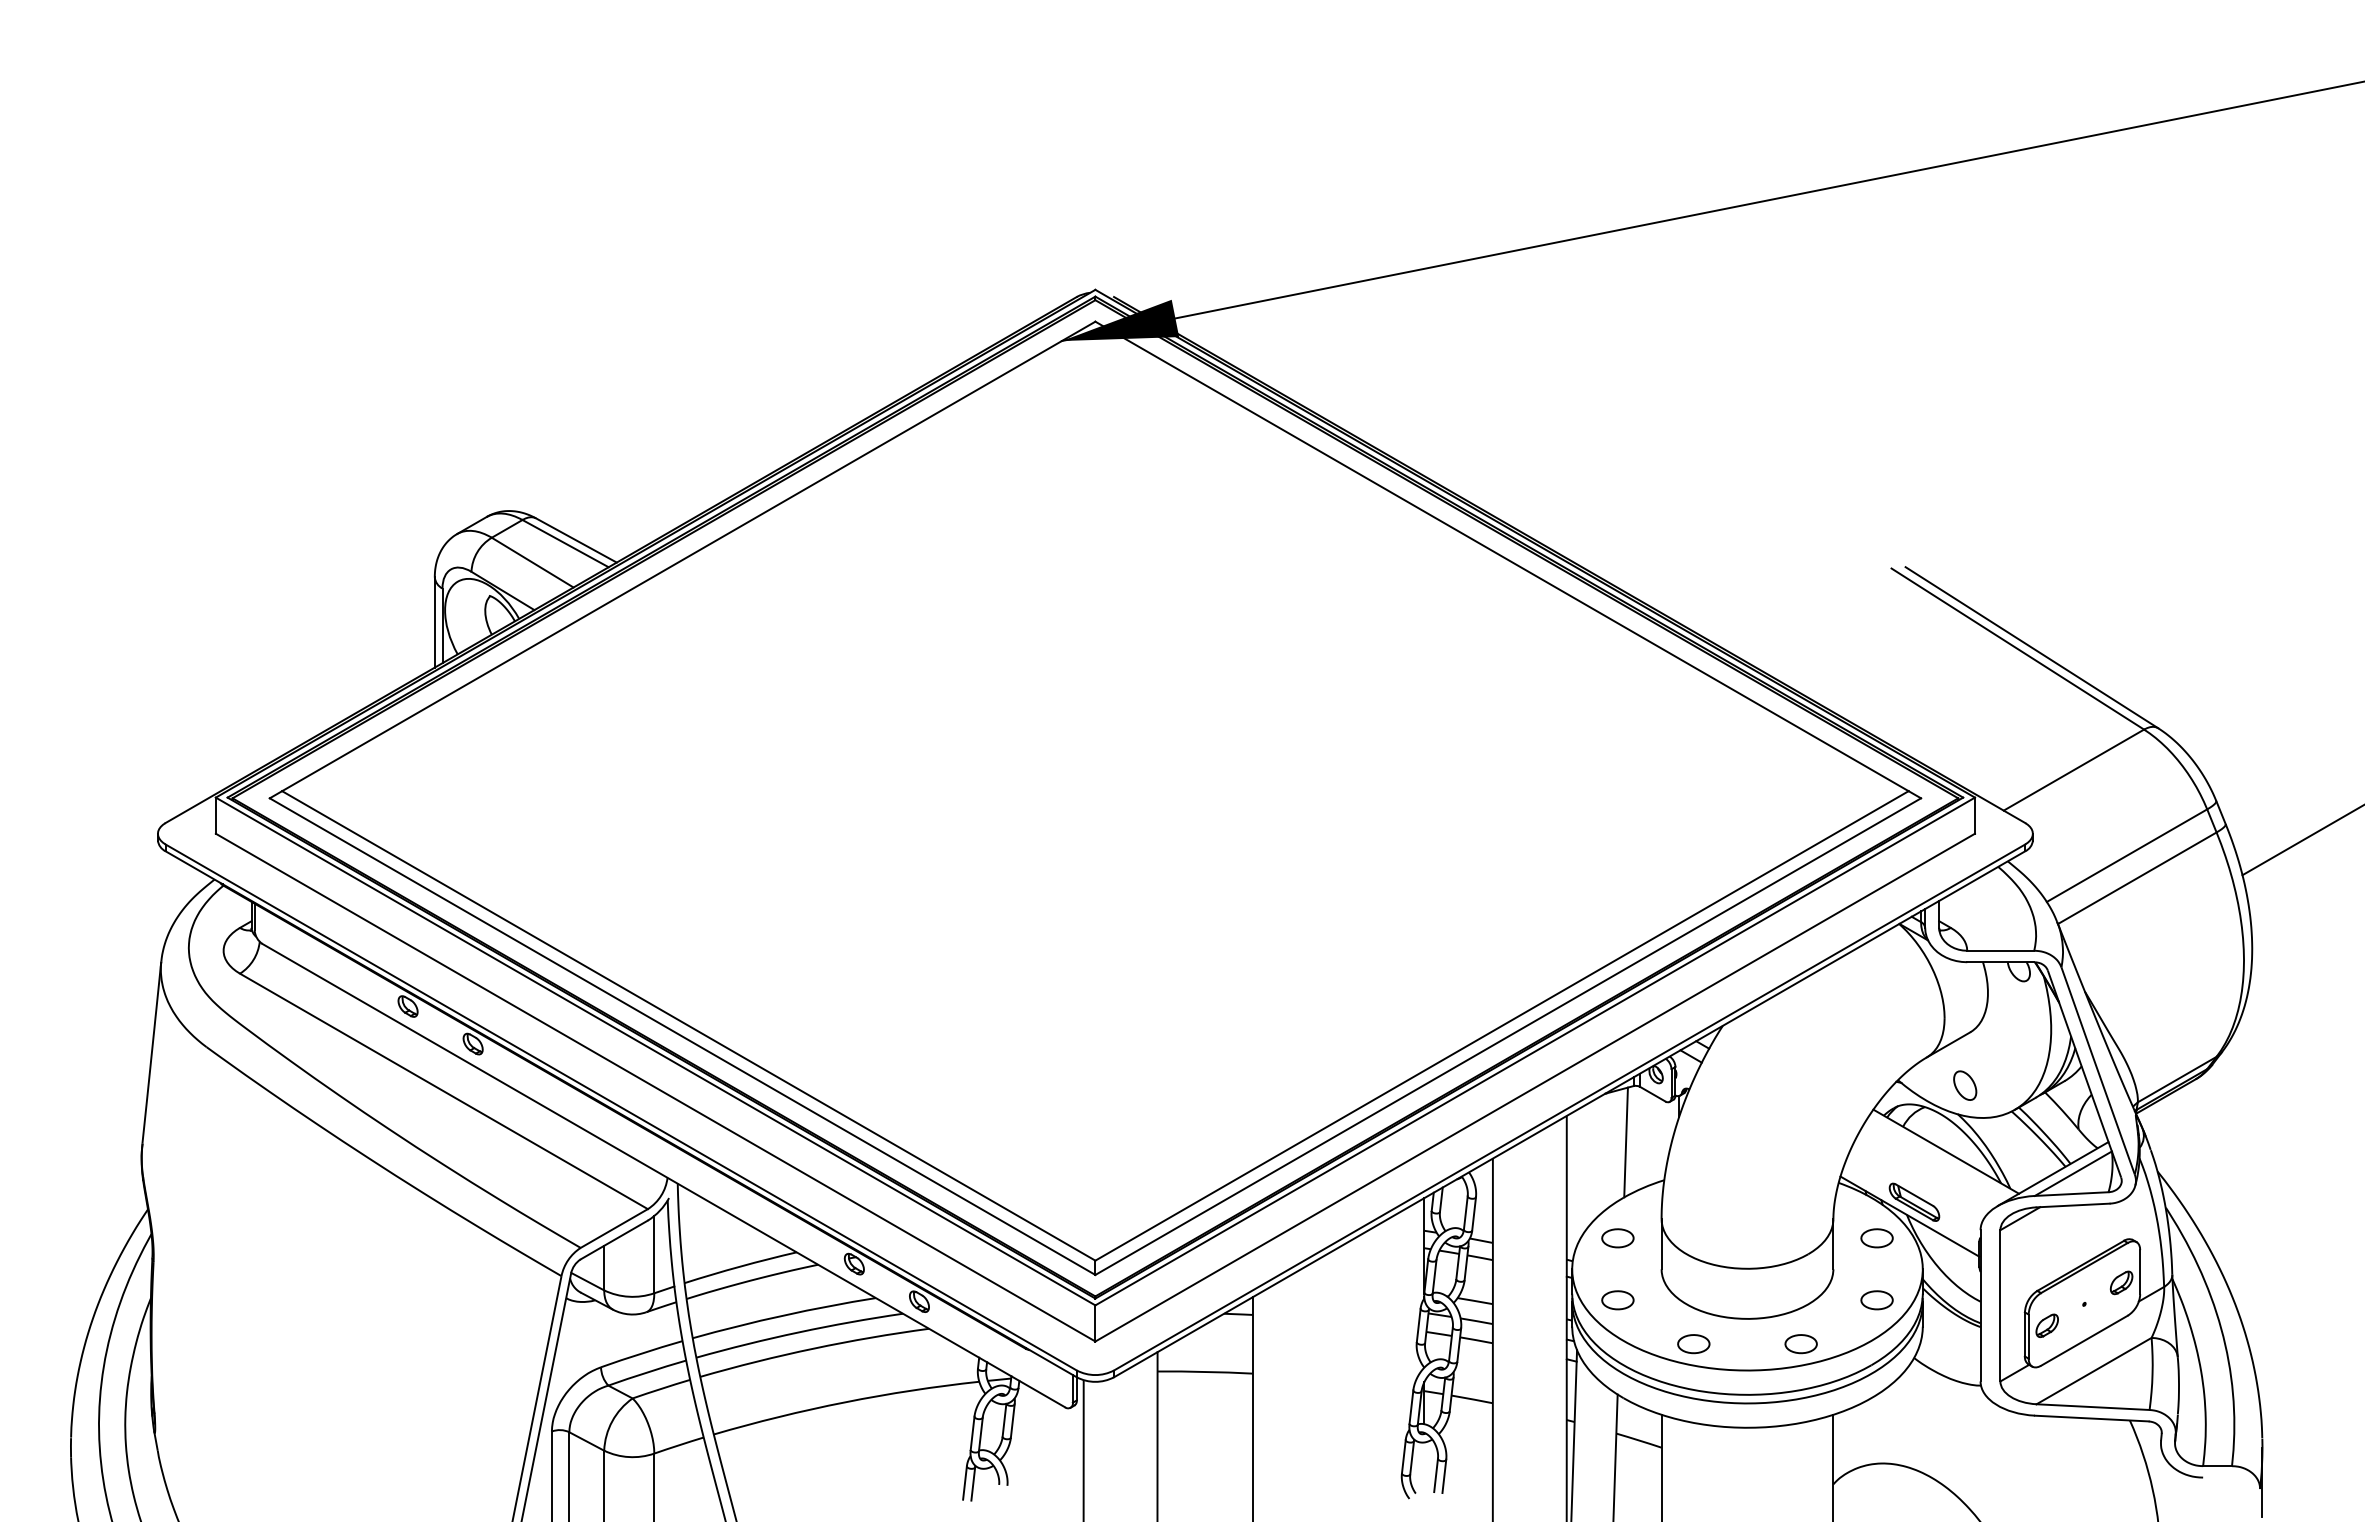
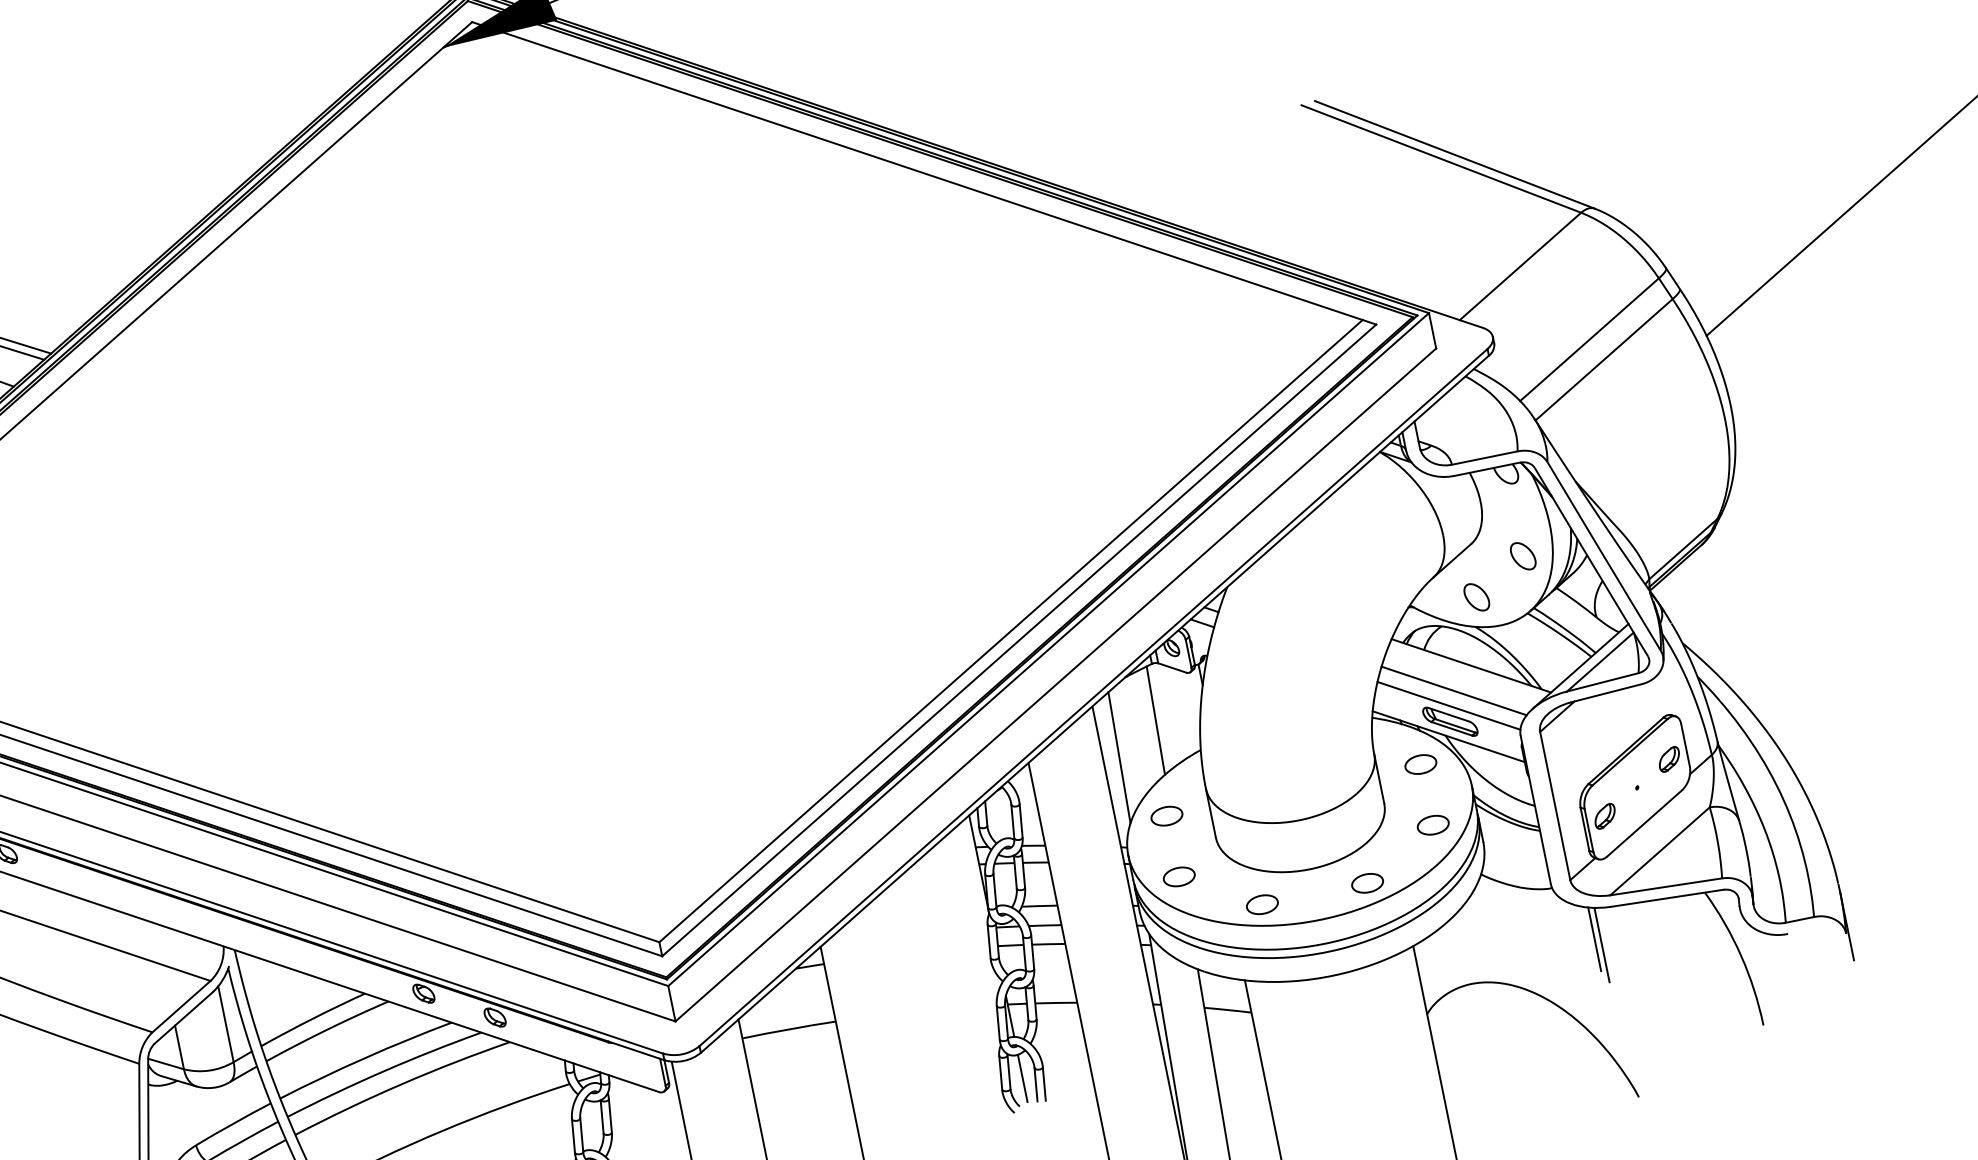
part: (2018, 1054) -> (1522, 556), added
line: (1582, 1171) -> (1118, 757), added
line: (1924, 1172) -> (1454, 690), added
line: (1916, 1186) -> (1449, 705), added
line: (2012, 1443) -> (1594, 938), added
line: (2018, 1451) -> (1601, 945), added
line: (1424, 1466) -> (1022, 1078), added

